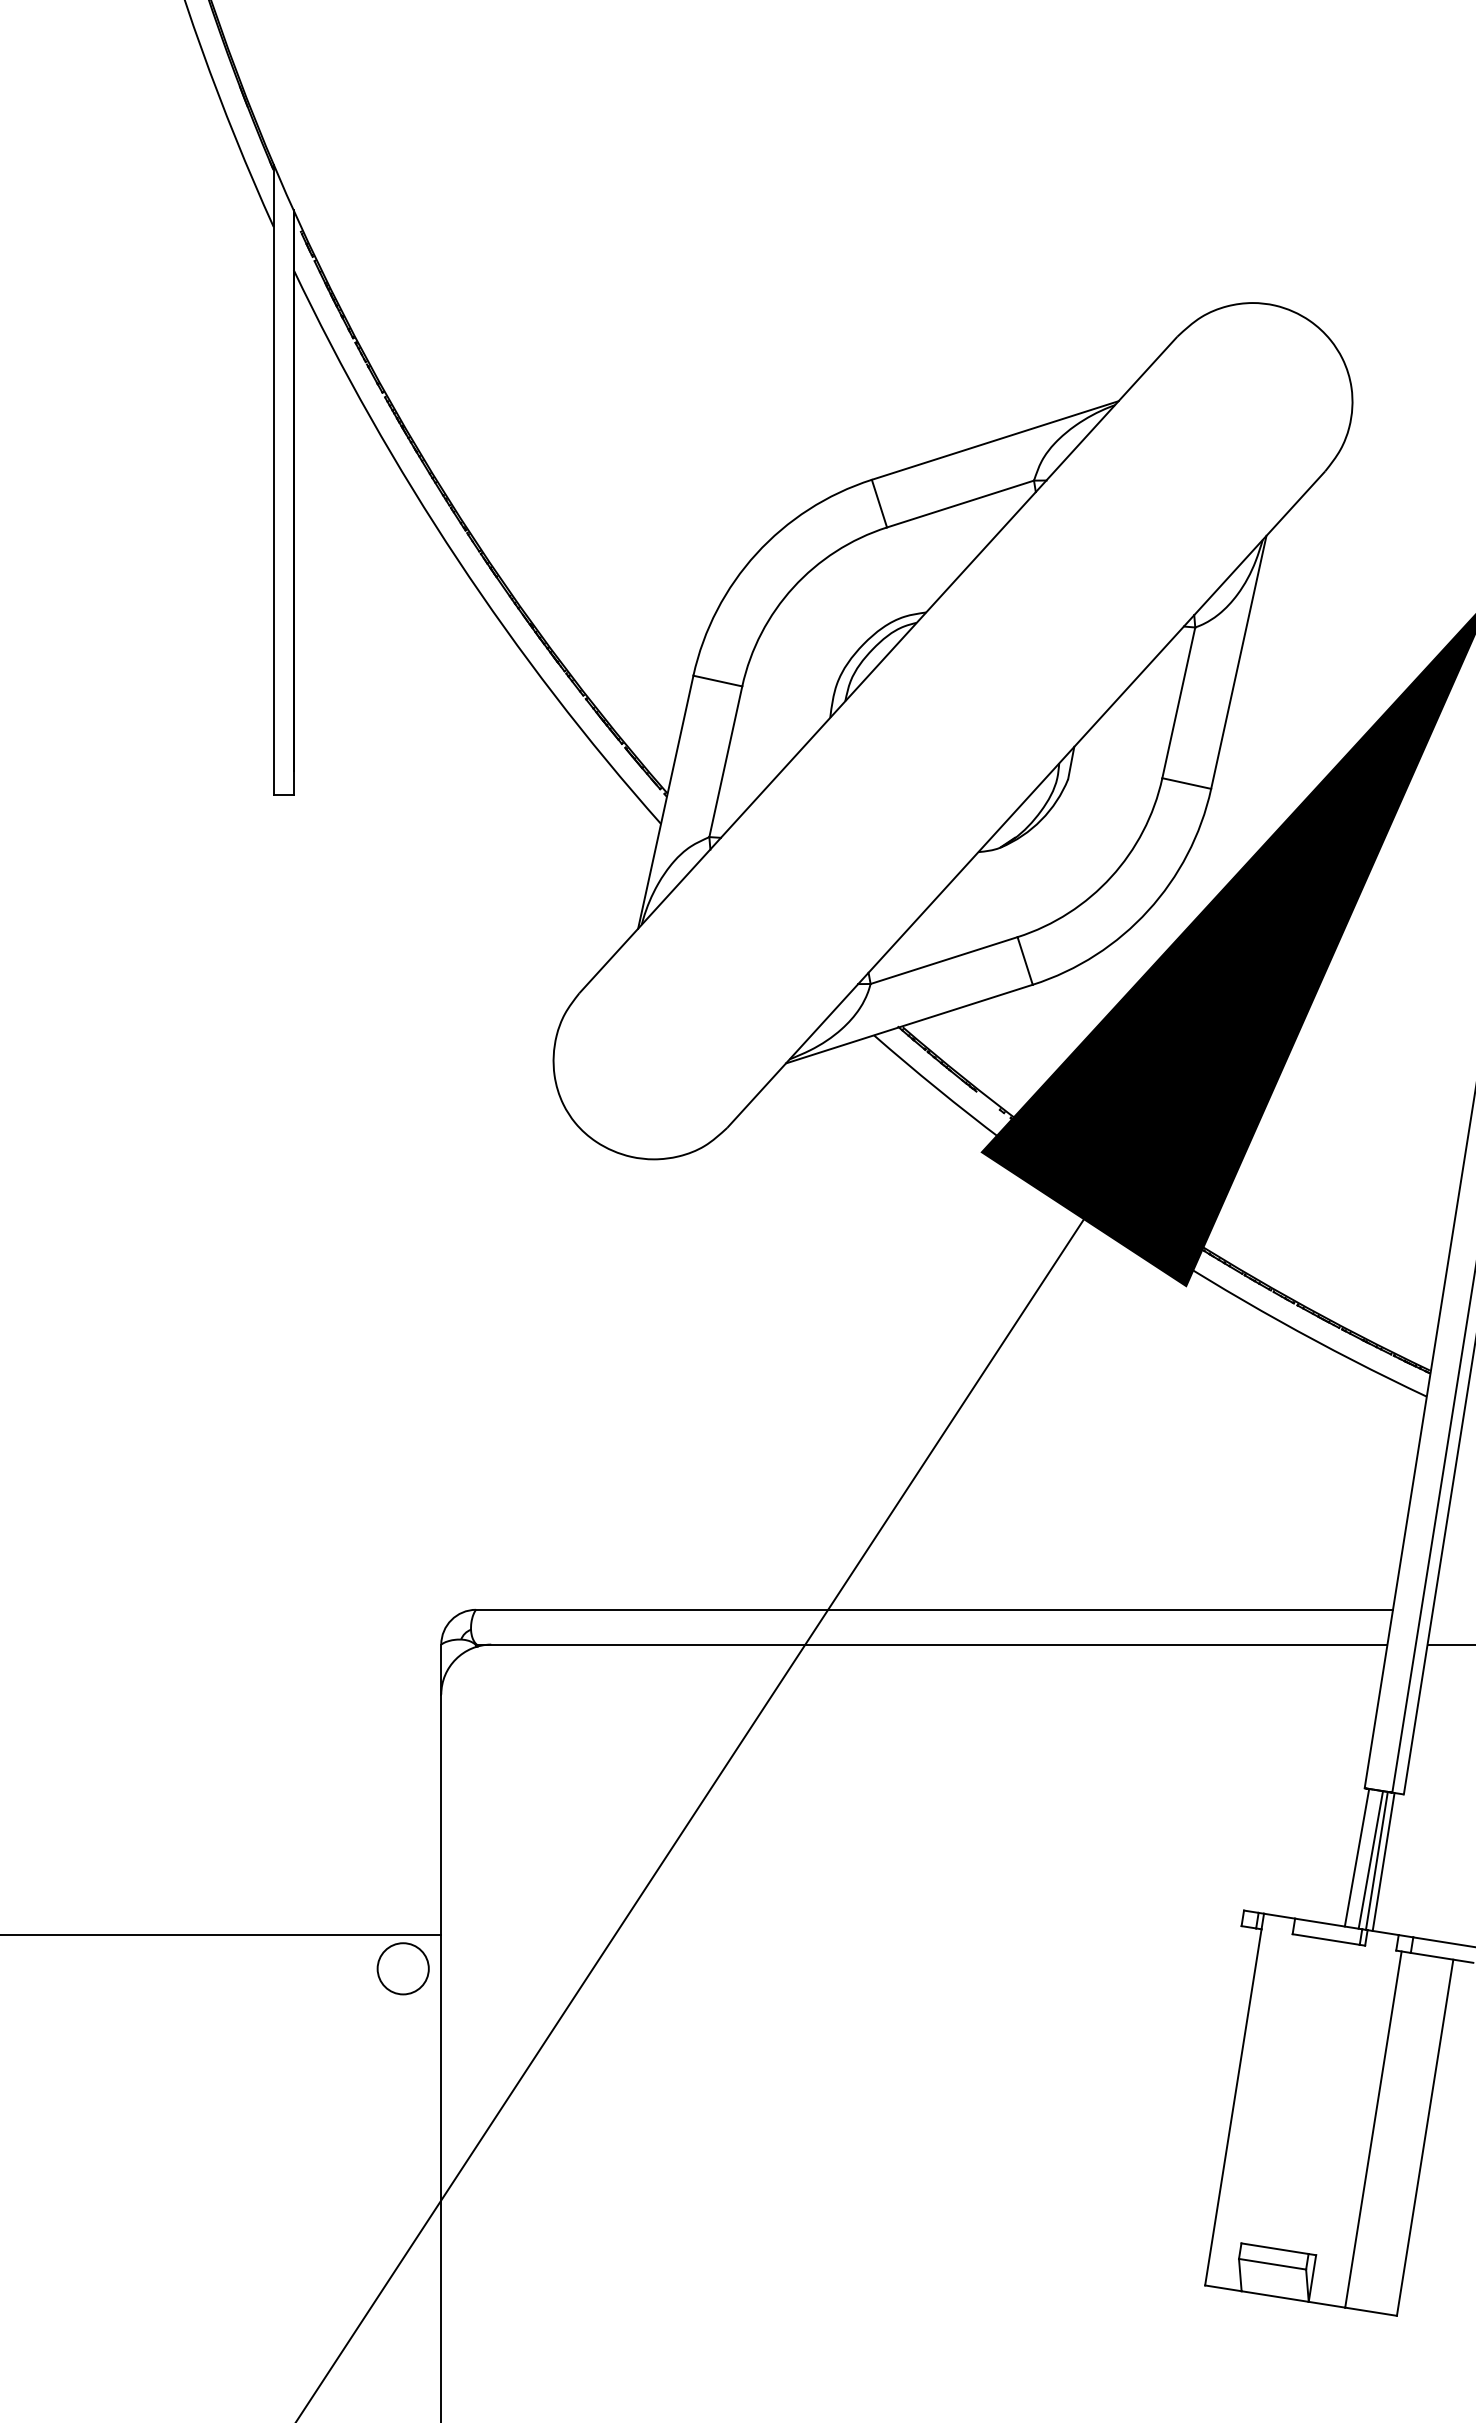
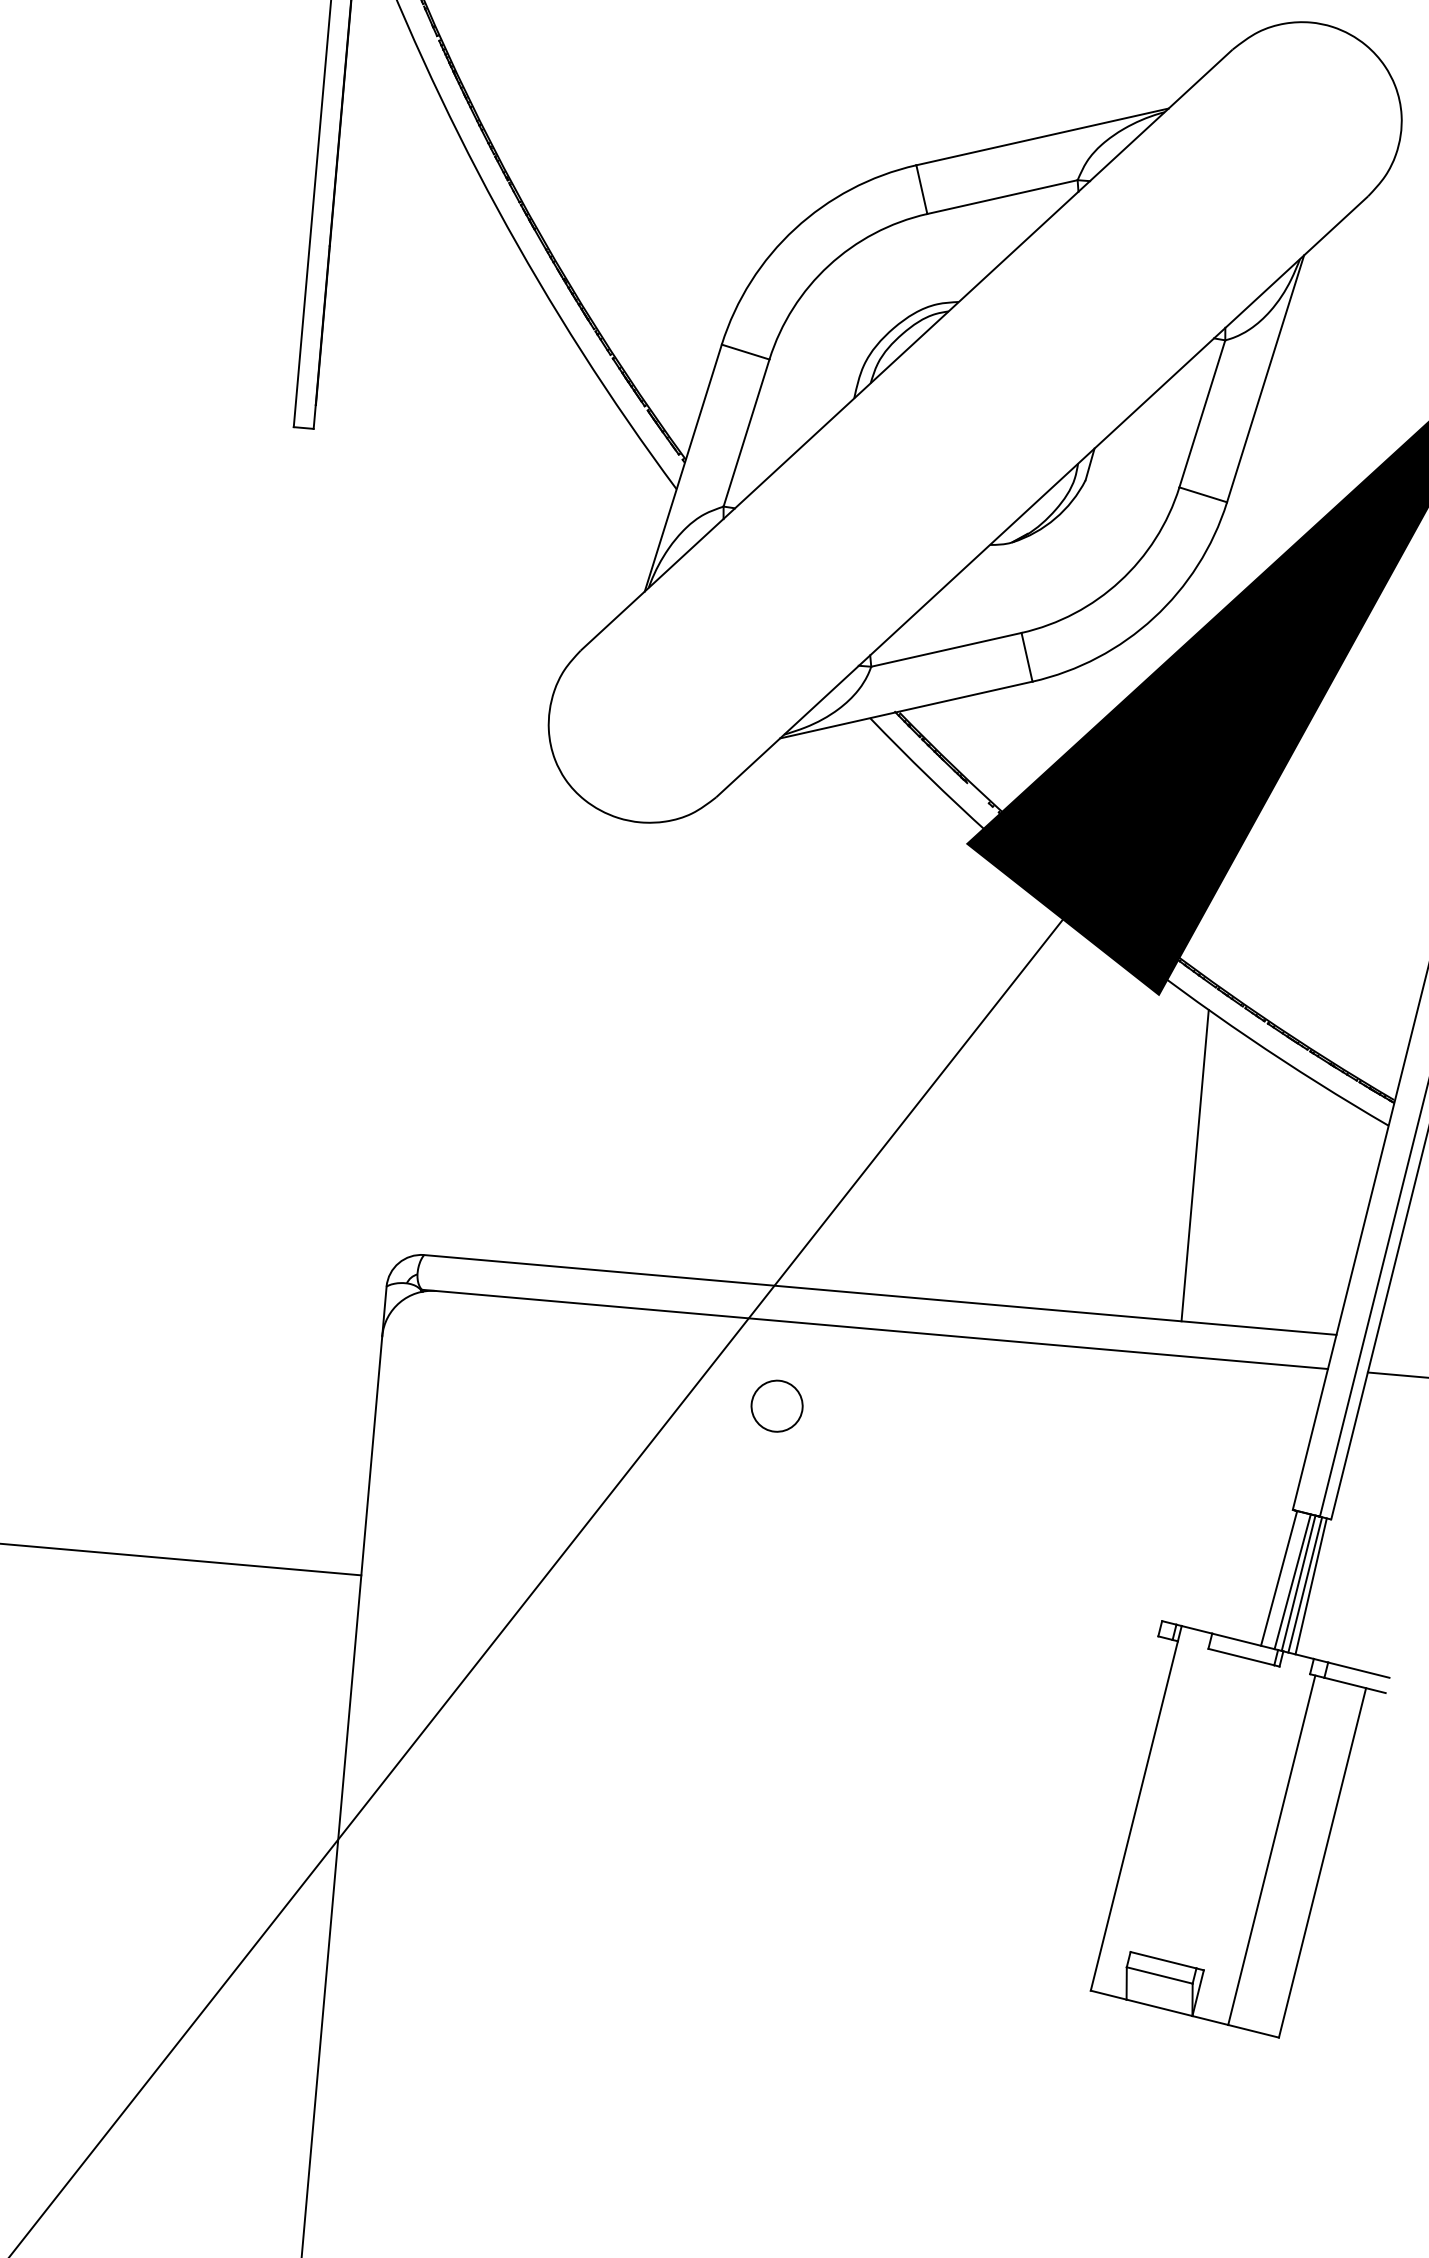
line: (1237, 1452) -> (1195, 1164), added
line: (1389, 1862) -> (1311, 1585), added
circle: (402, 1968) -> (776, 1405), moved

